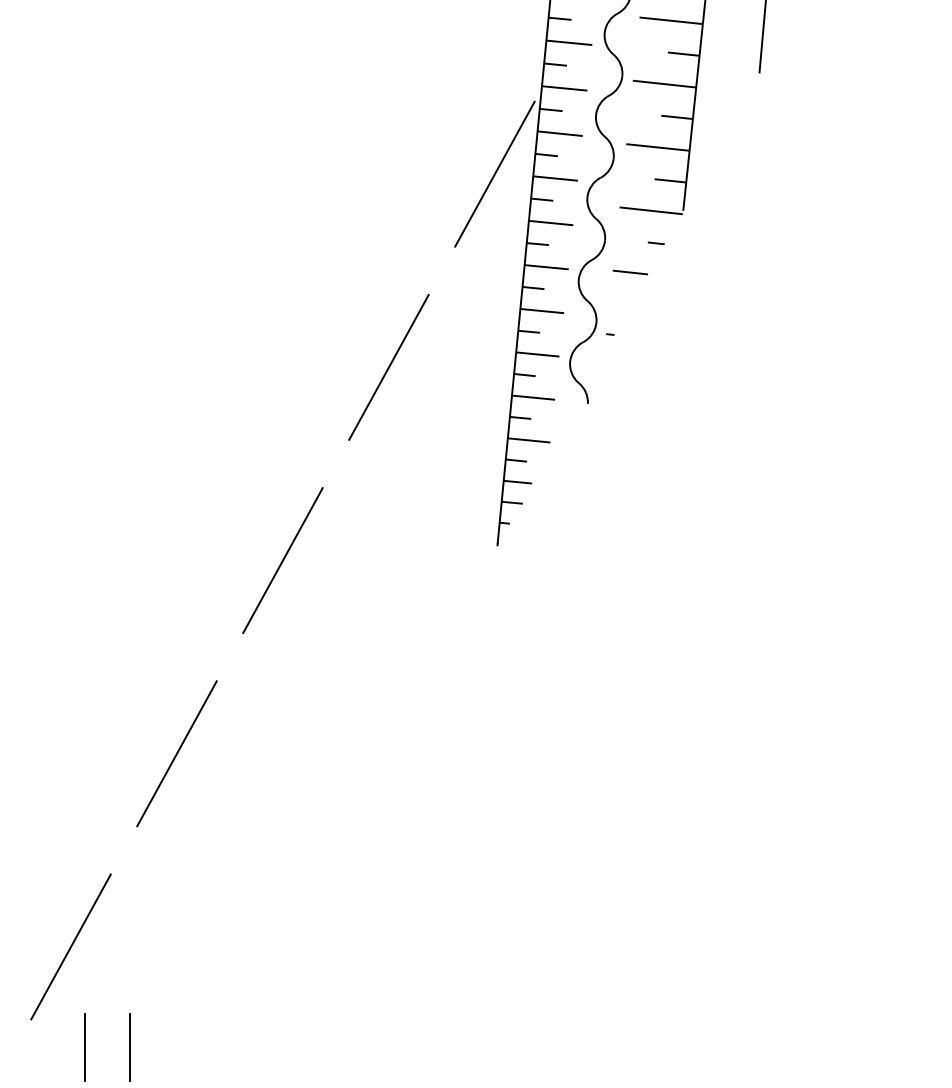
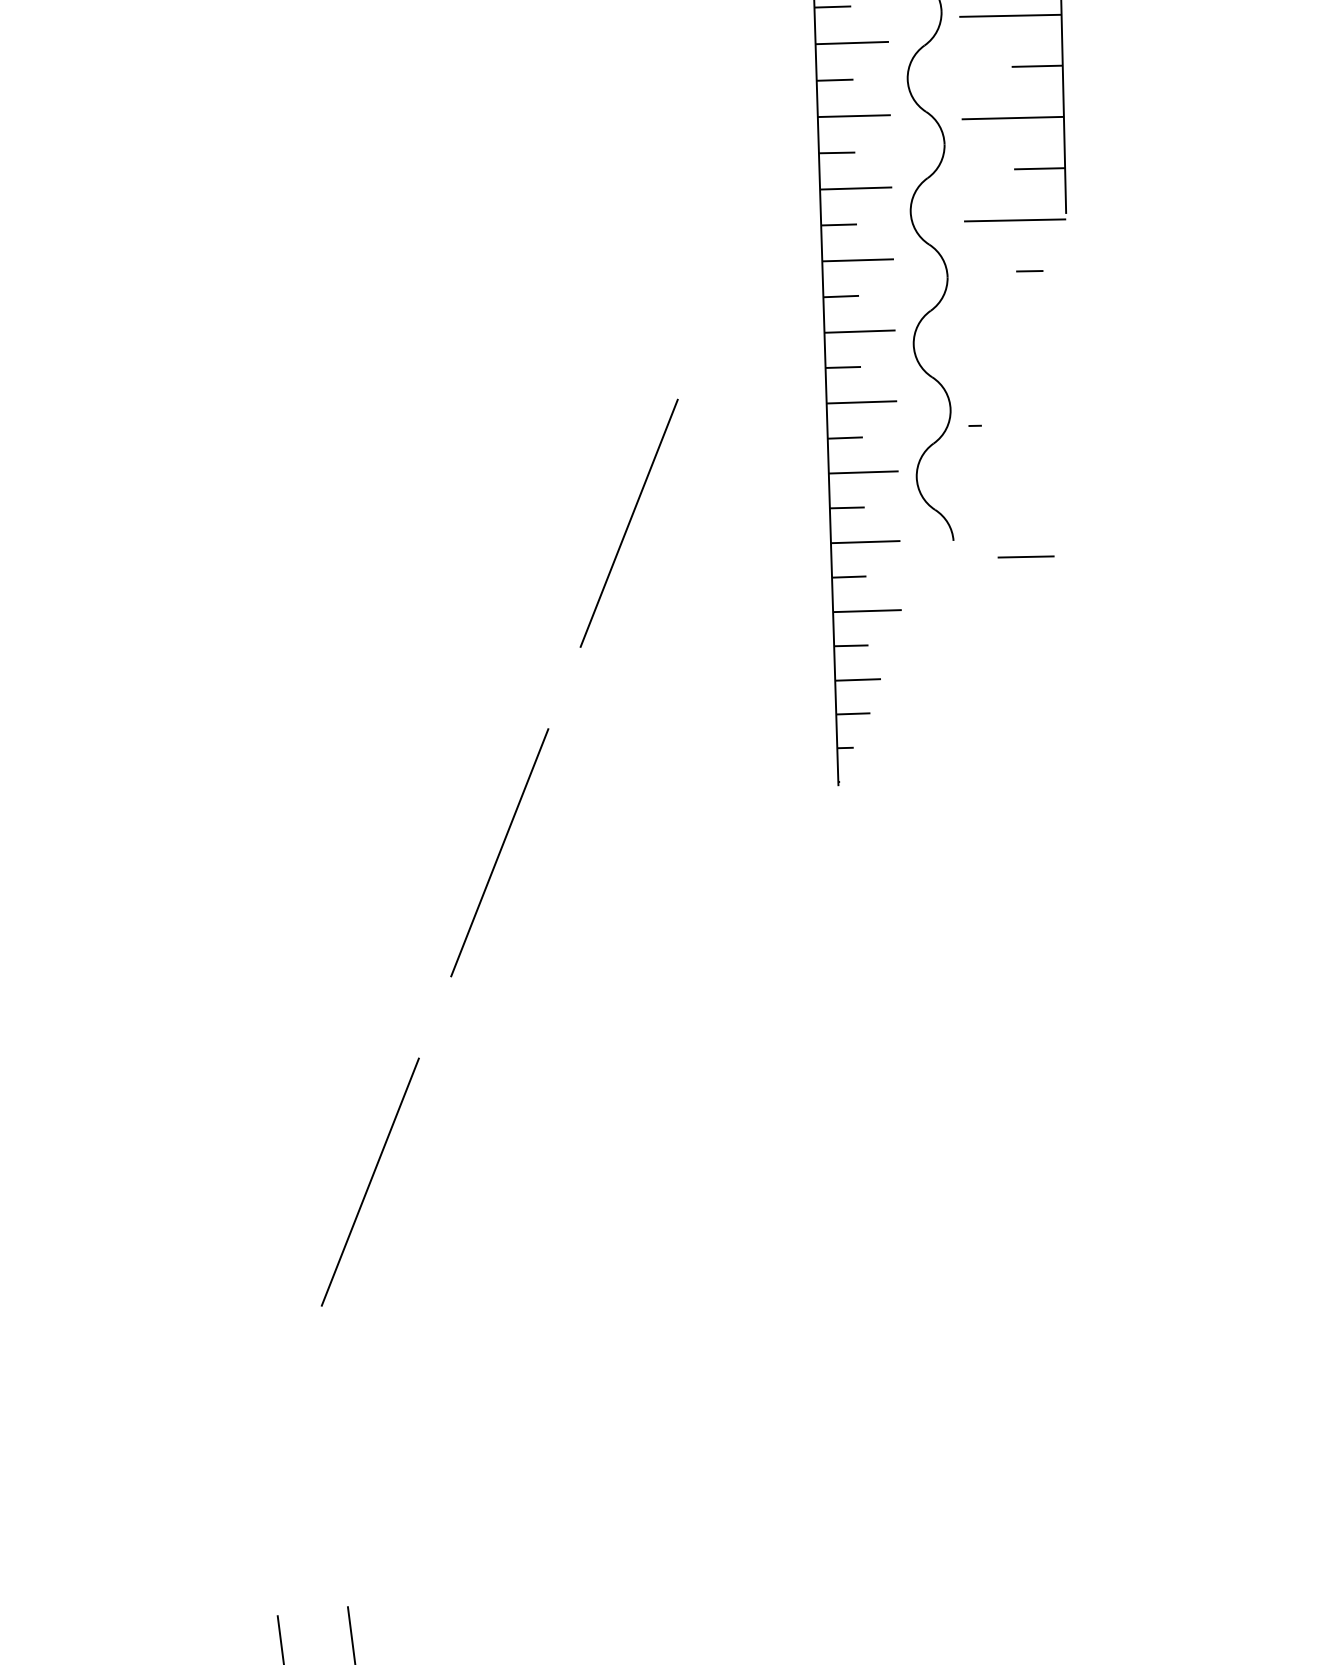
line: (494, 173) -> (757, 192), removed
line: (629, 272) -> (1024, 557), moved
line: (70, 946) -> (240, 1510), removed

